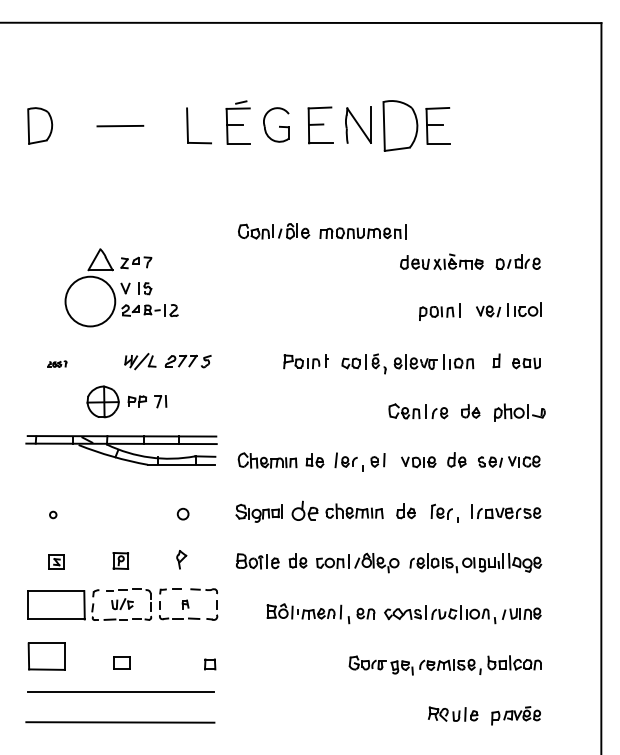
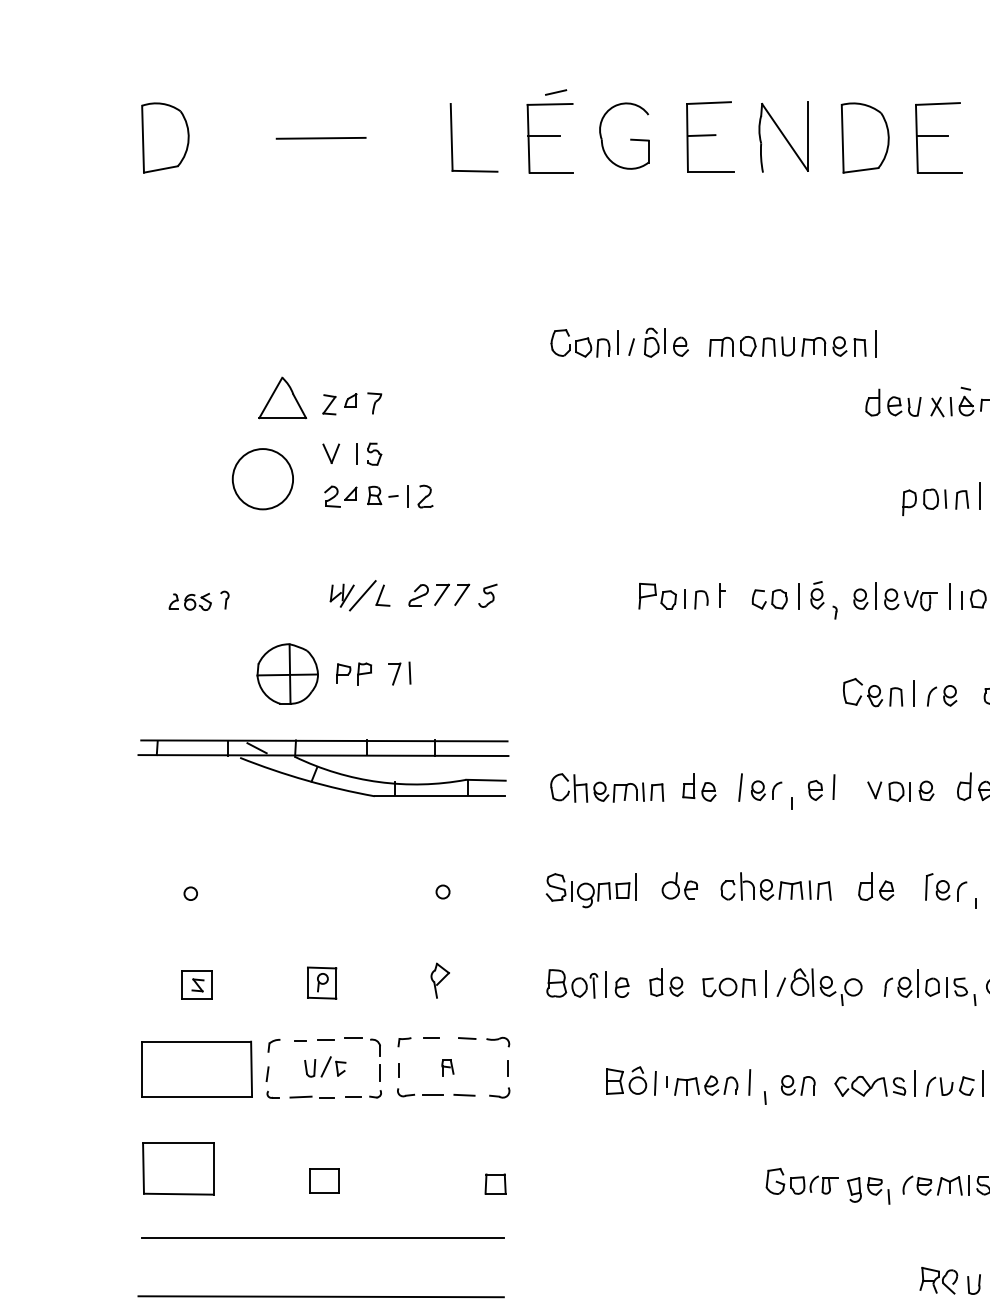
part: (400, 125) -> (865, 137), size x0.71
circle: (89, 301) -> (261, 479), size x0.62
part: (57, 363) -> (199, 599), size x1.67
part: (304, 510) -> (678, 885), size x0.71
circle: (182, 513) -> (441, 890), size x0.62

